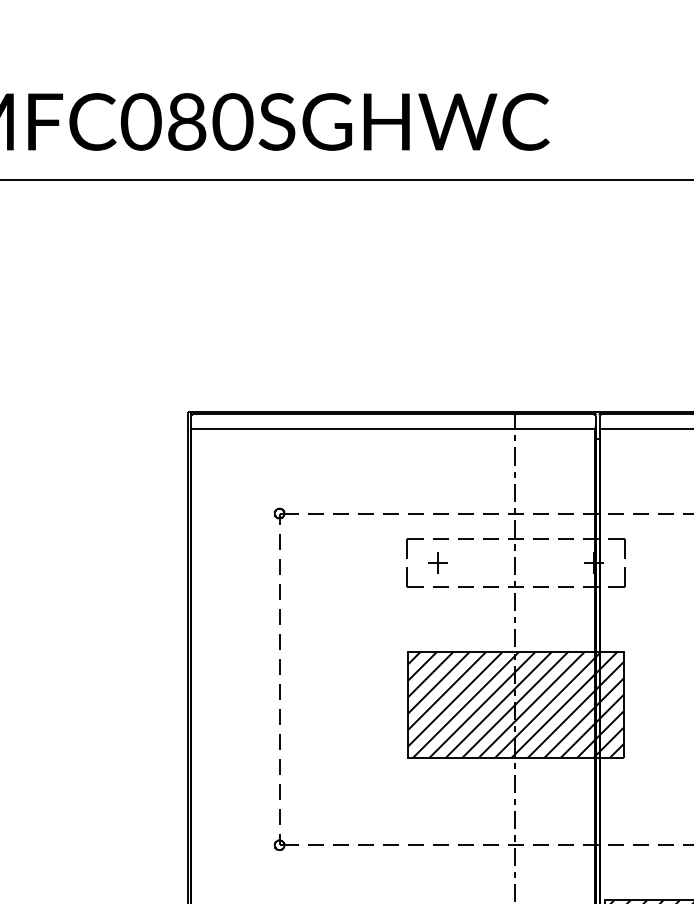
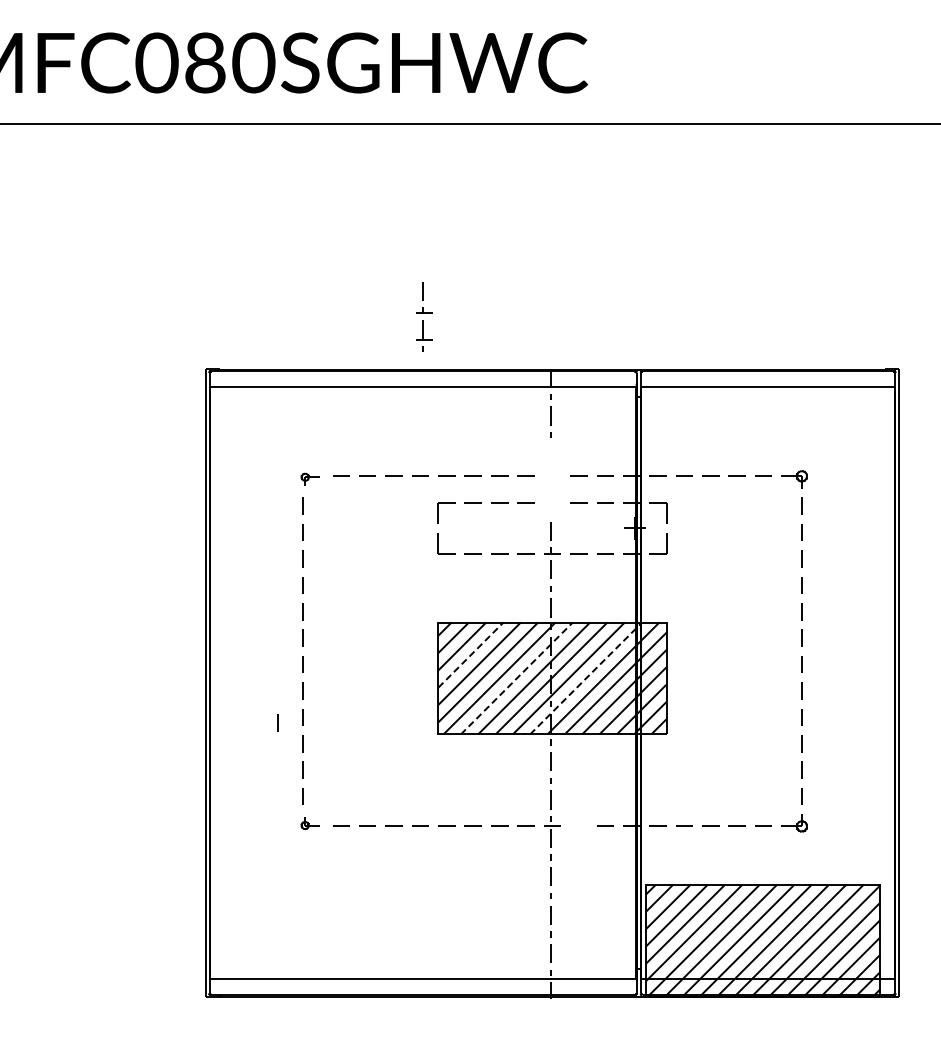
part: (286, 516) -> (310, 479), size x0.7
part: (515, 516) -> (424, 316), moved
part: (437, 563) -> (469, 528), removed
line: (439, 682) -> (471, 654), solid -> dashed
line: (482, 705) -> (517, 678), solid -> dashed
line: (548, 705) -> (586, 678), solid -> dashed
line: (255, 746) -> (277, 722), added
part: (286, 842) -> (310, 823), size x0.7
line: (540, 844) -> (578, 825), removed

